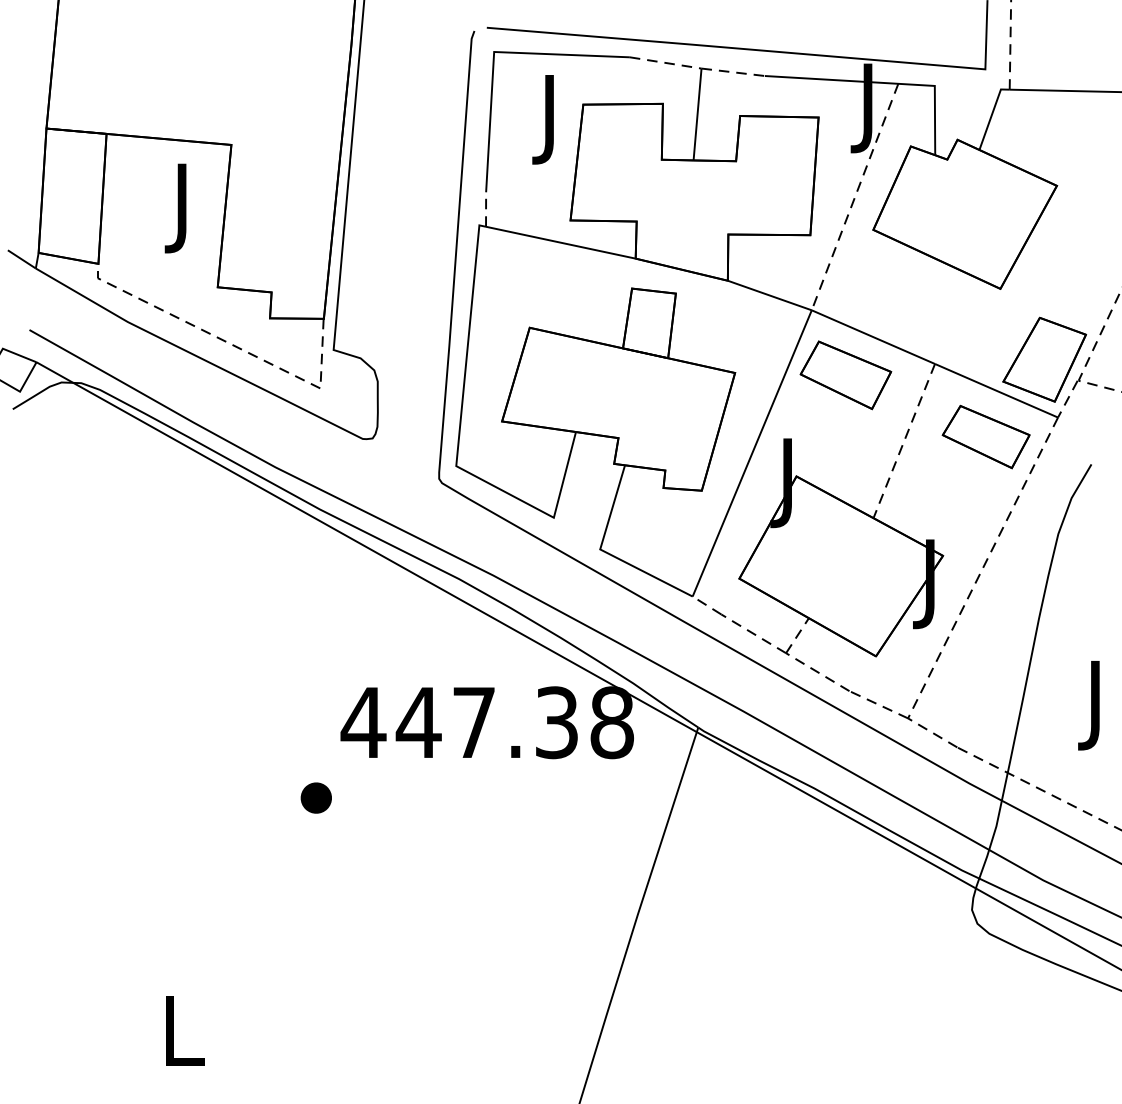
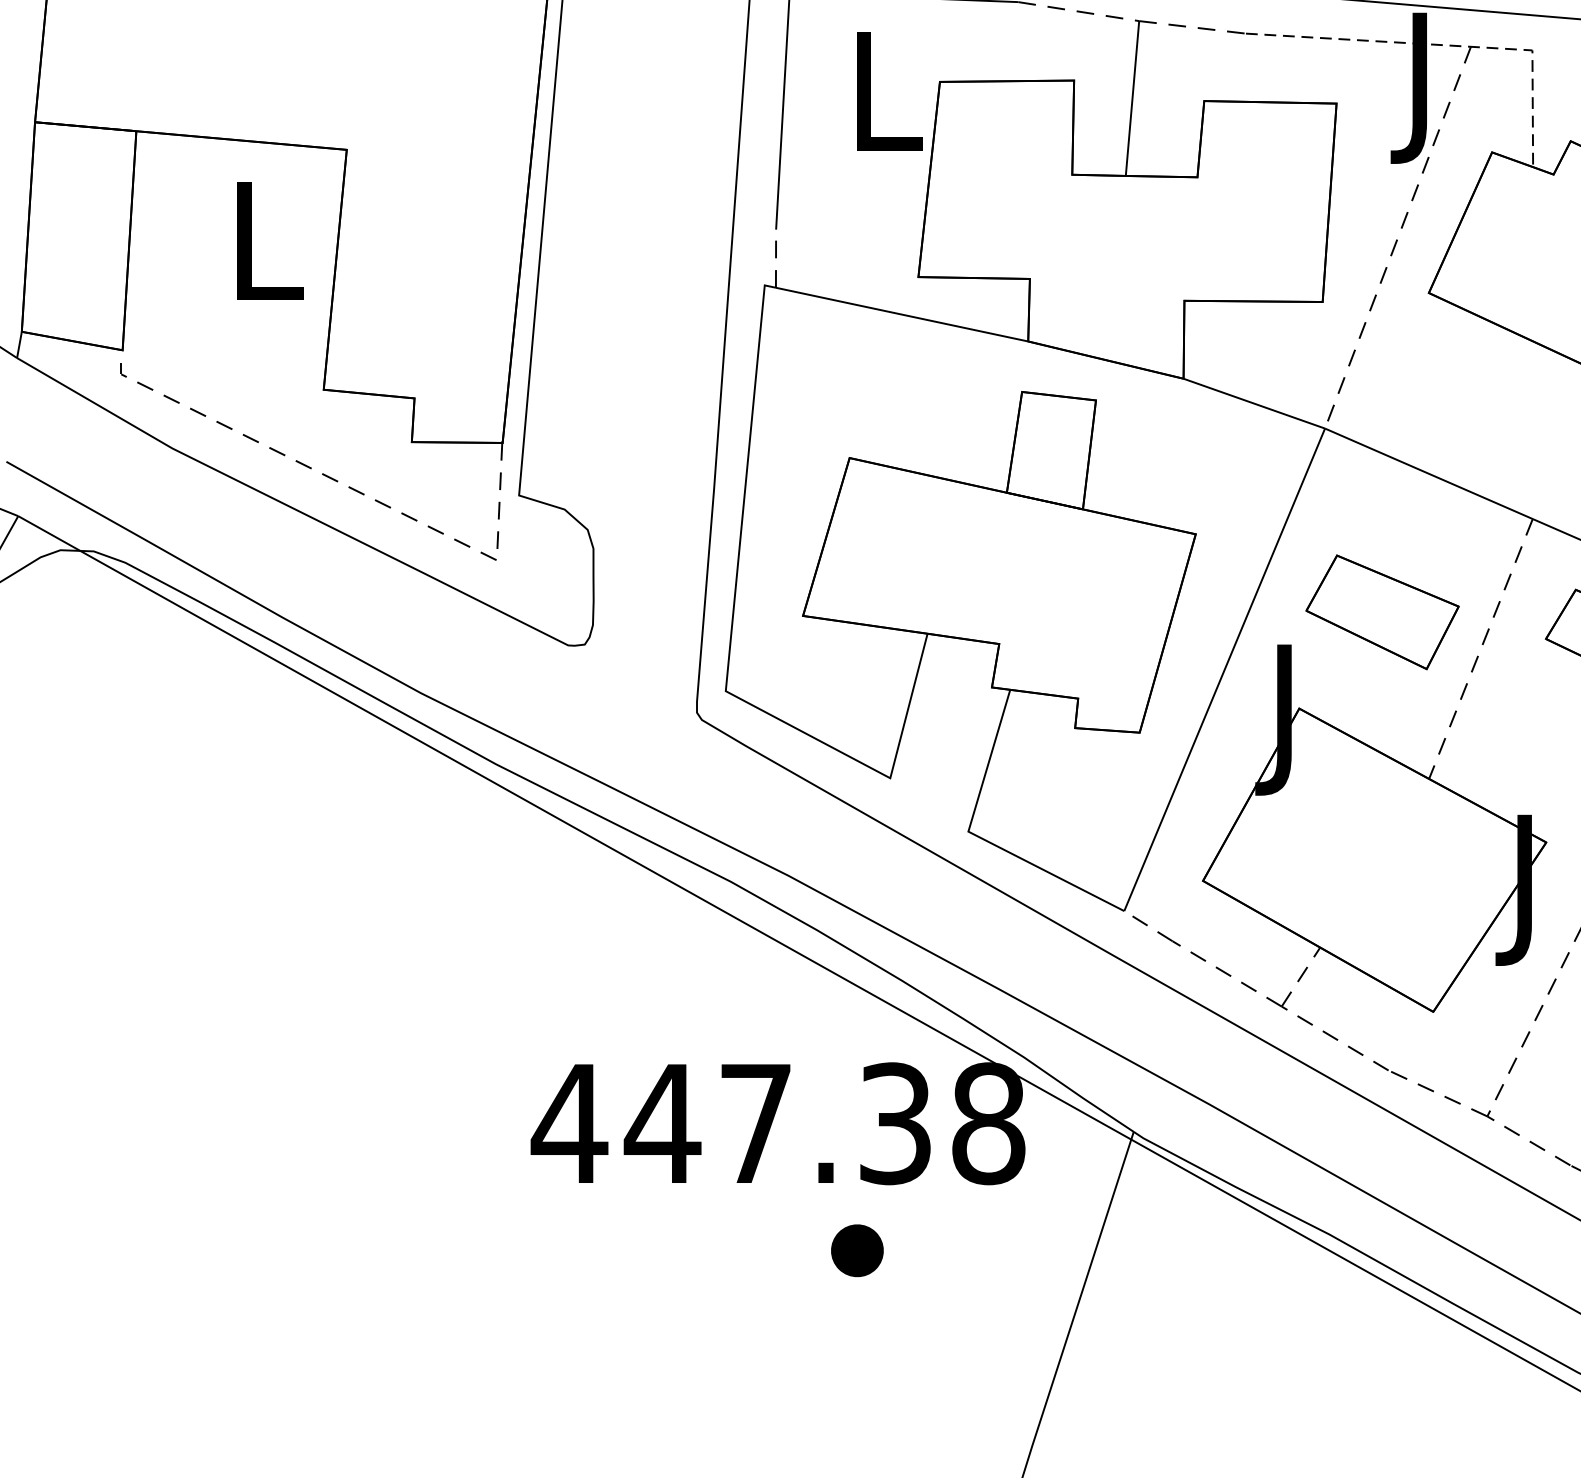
line: (885, 83) -> (1449, 46), solid -> dashed
text: (552, 119) -> (887, 106), J -> L
text: (184, 208) -> (267, 256), J -> L
part: (845, 375) -> (1381, 612), moved
part: (315, 797) -> (855, 1249), moved

